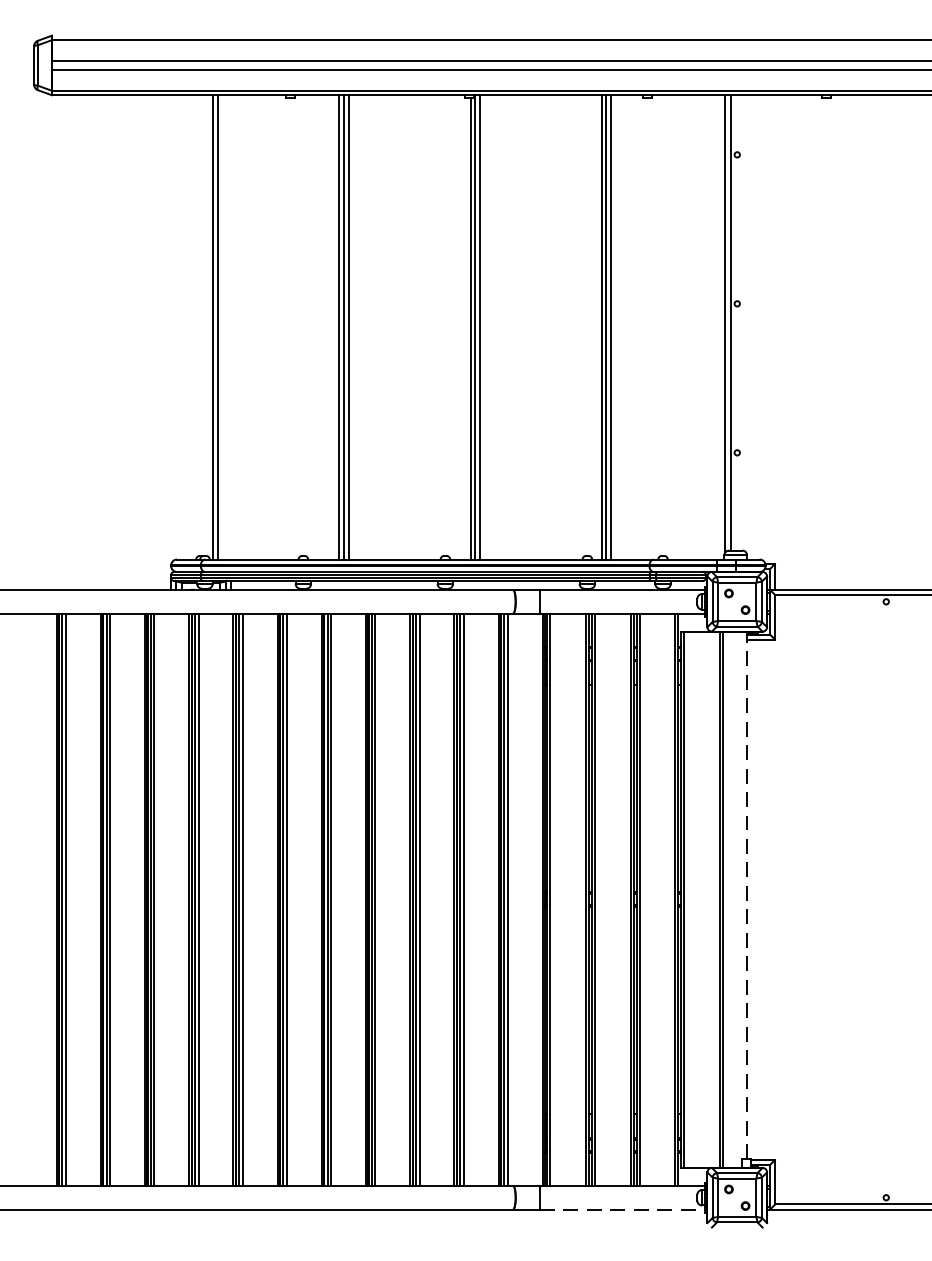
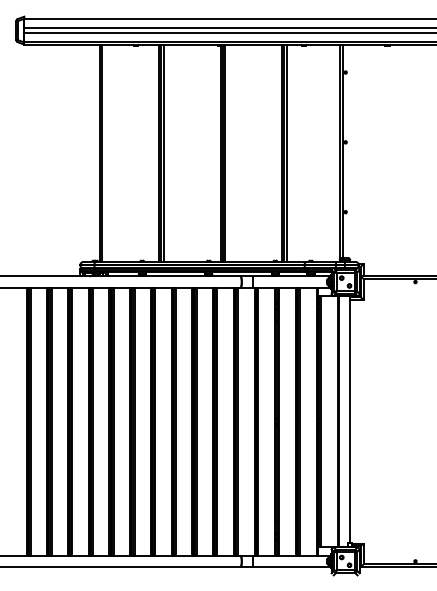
line: (747, 895) -> (350, 419), dashed -> solid
line: (621, 1208) -> (291, 566), dashed -> solid

